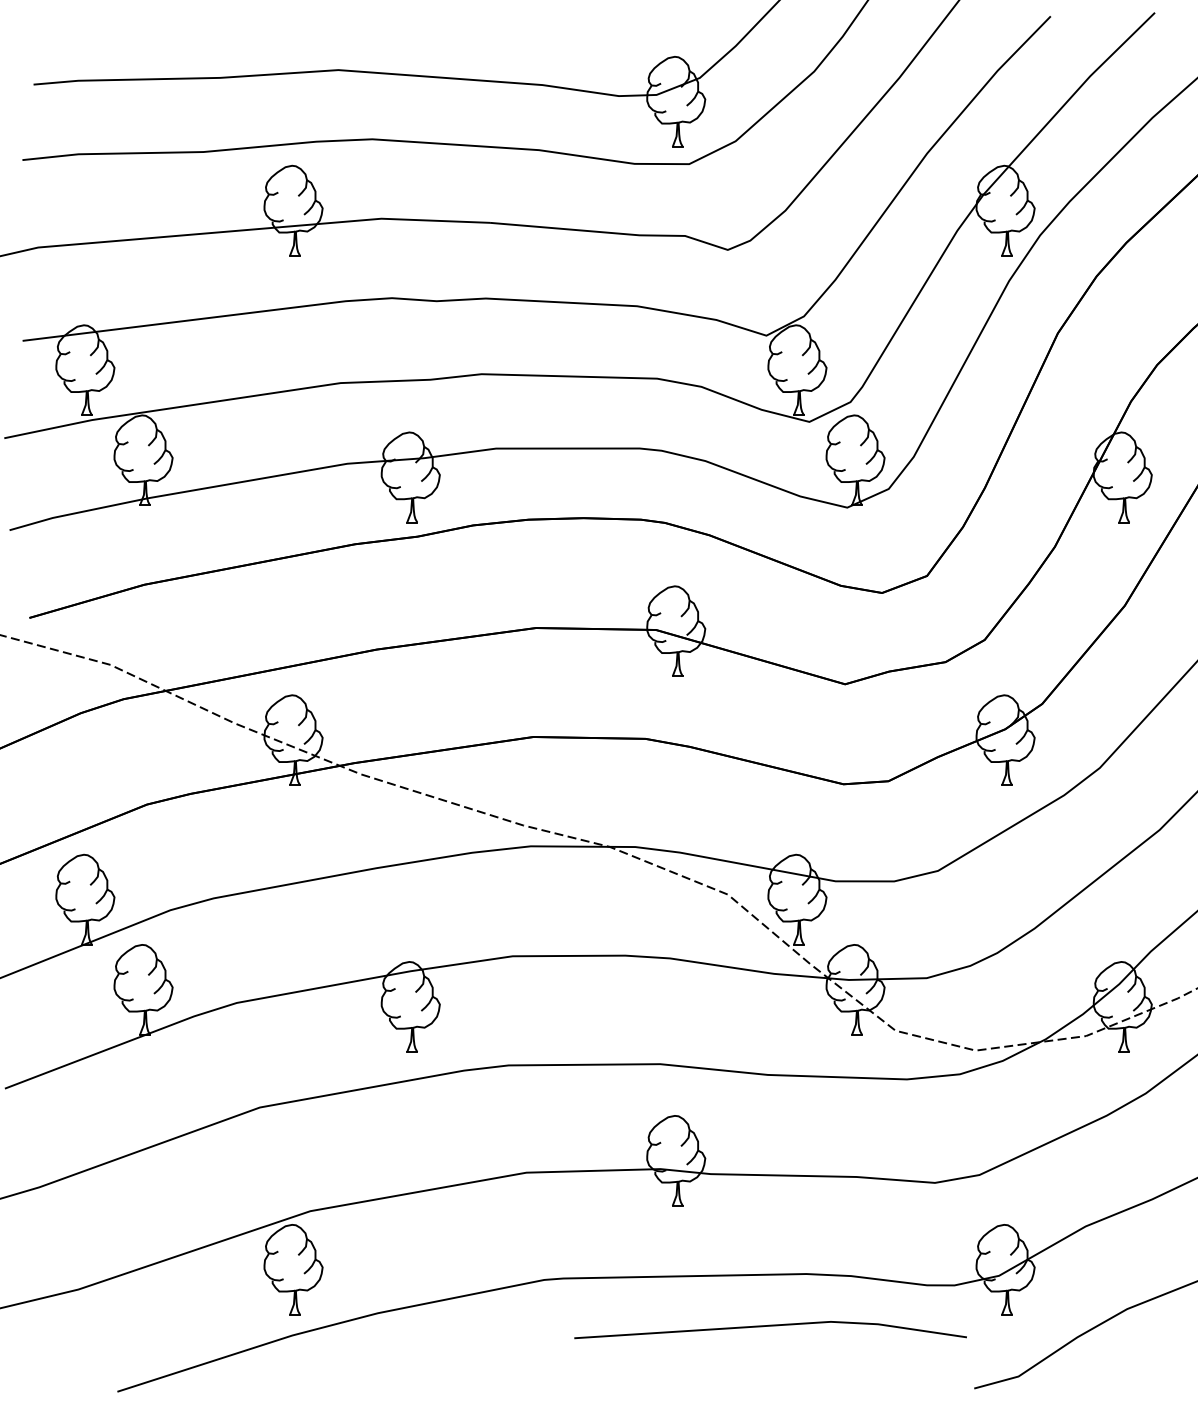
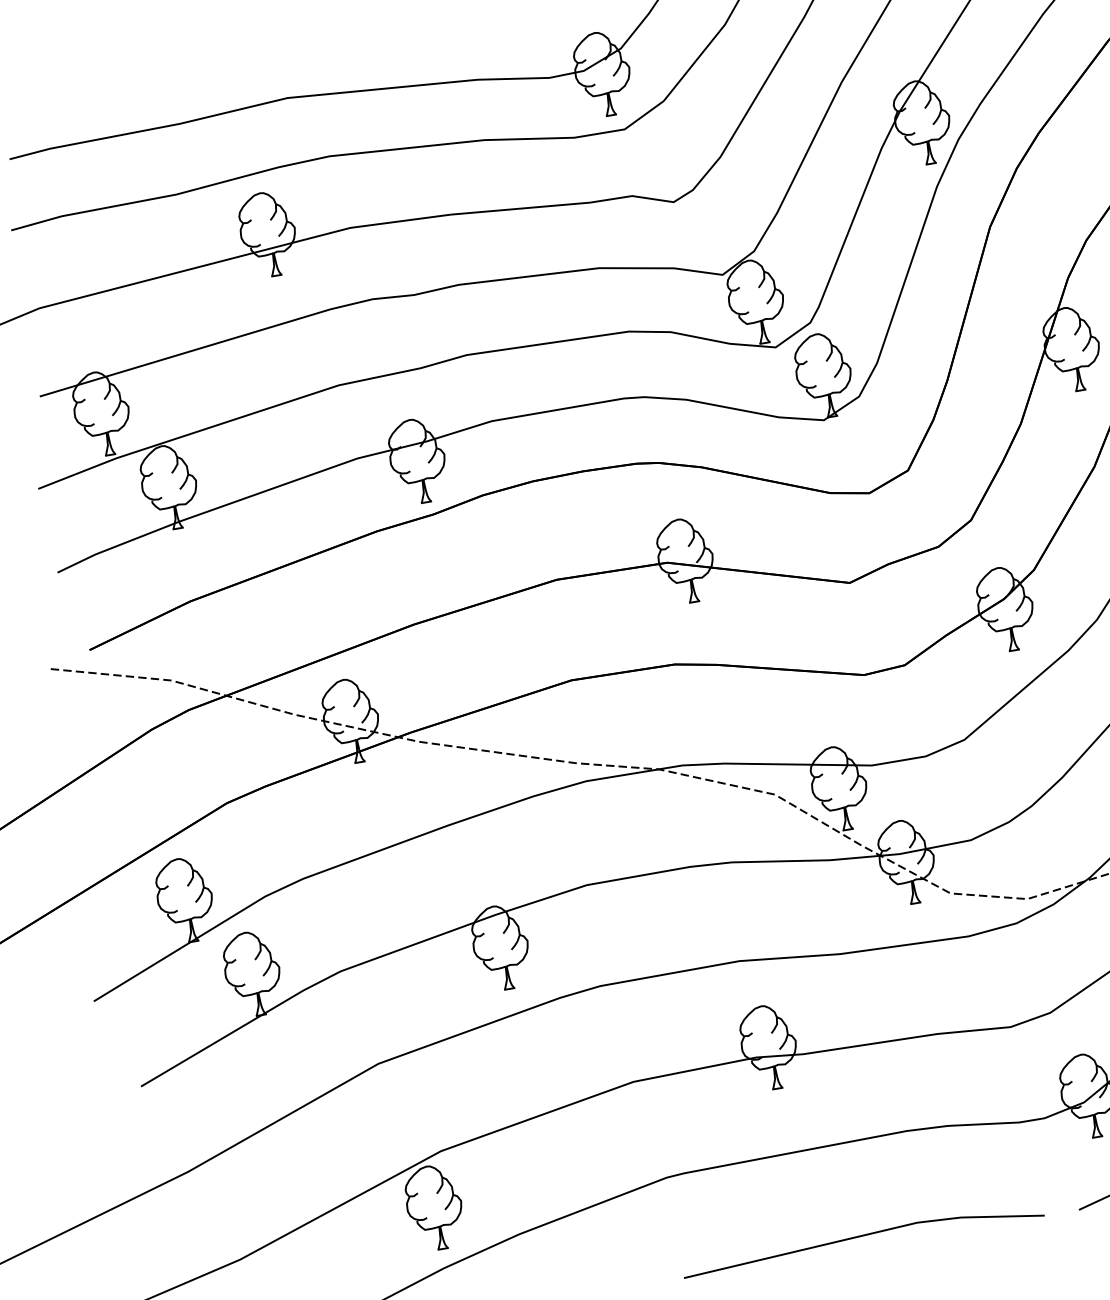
line: (770, 1326) -> (862, 1236), moved

